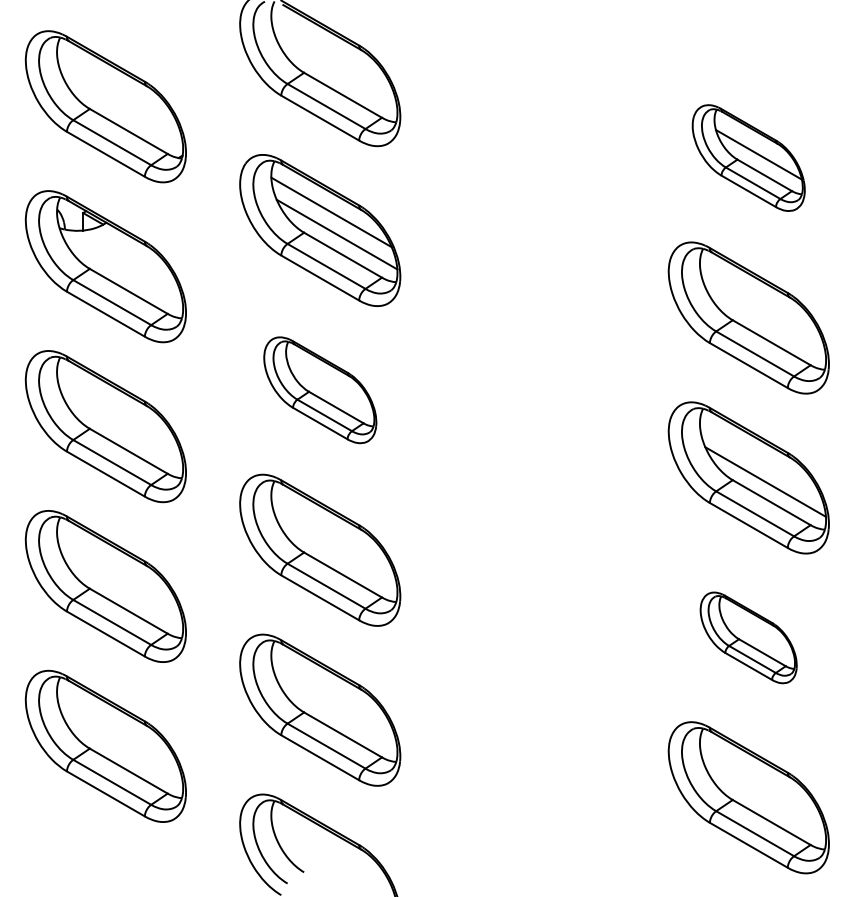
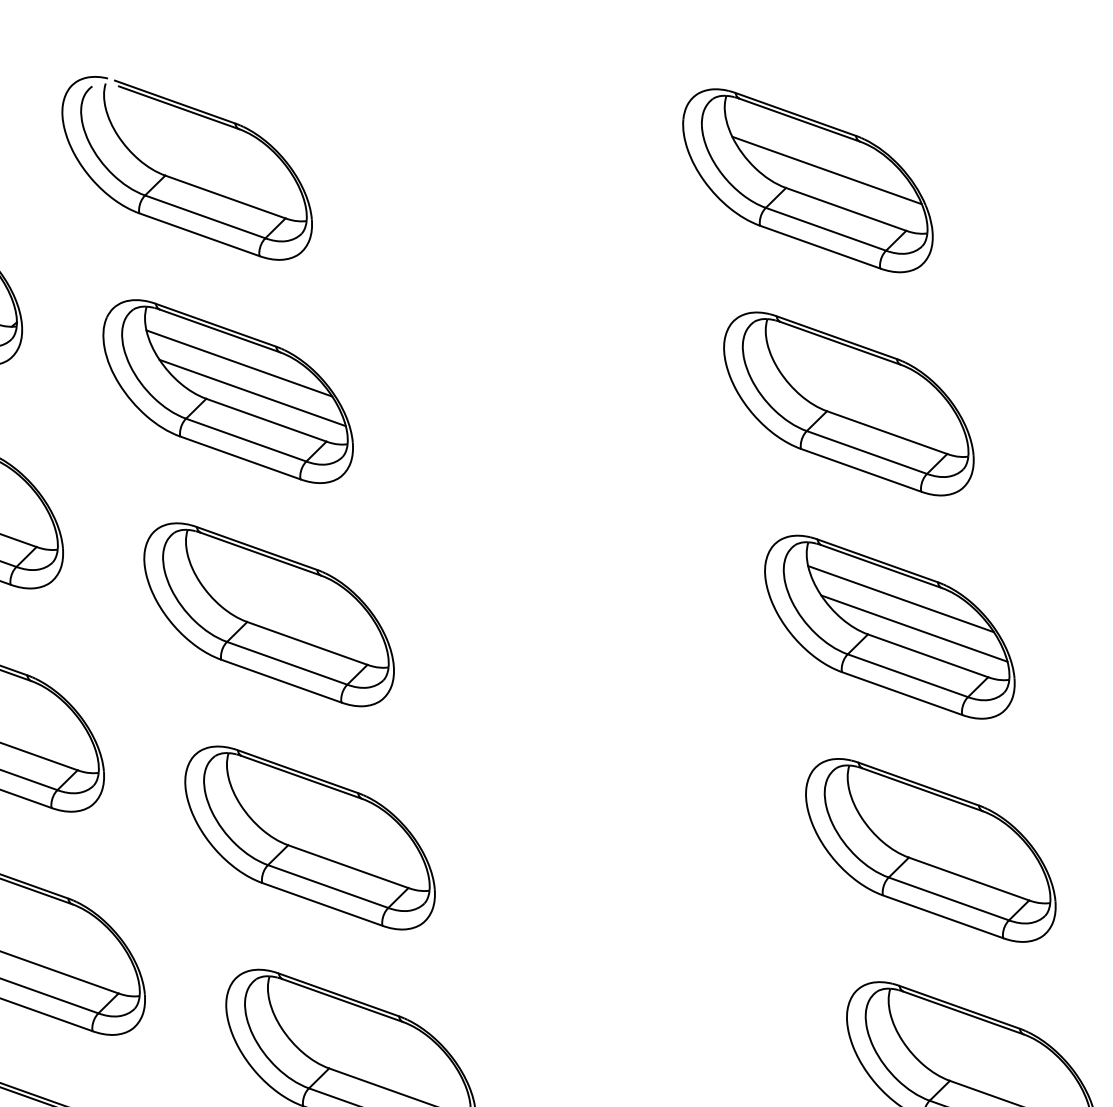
part: (748, 157) -> (807, 179), size x1.43
part: (320, 389) -> (269, 613), size x1.43
line: (760, 459) -> (901, 598), added
part: (748, 637) -> (930, 849), size x1.67

